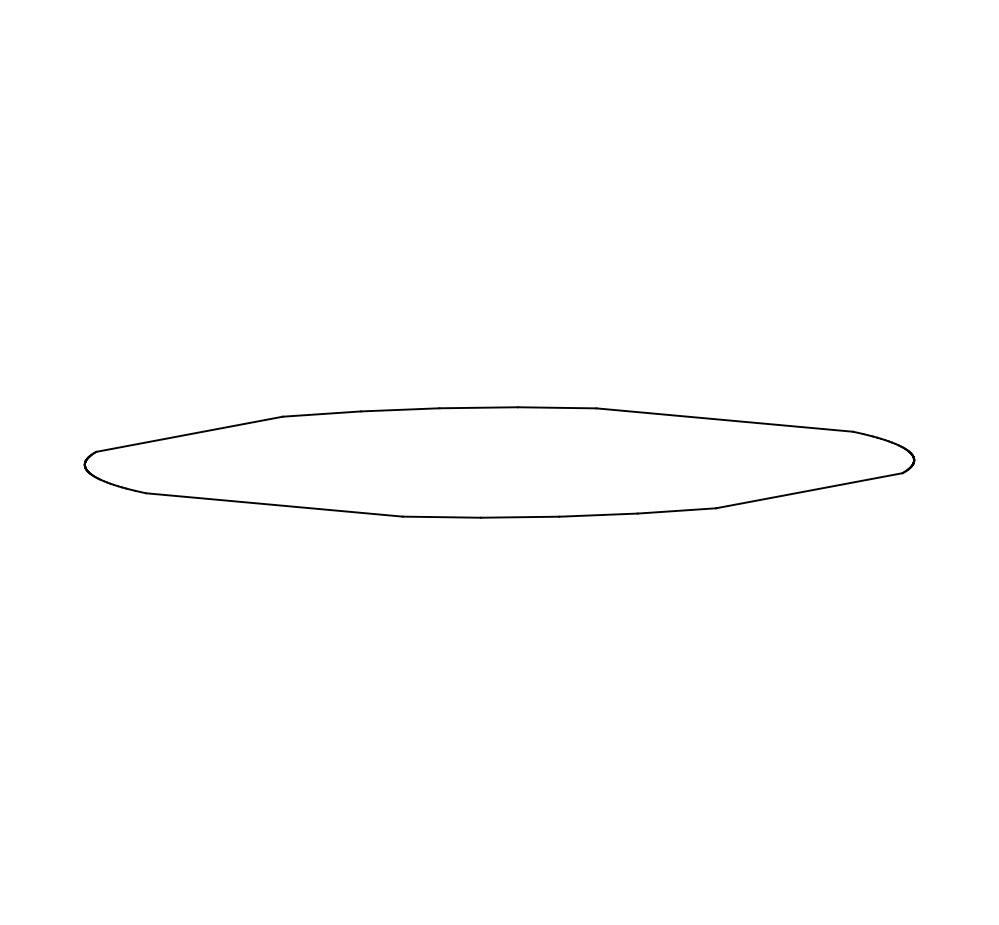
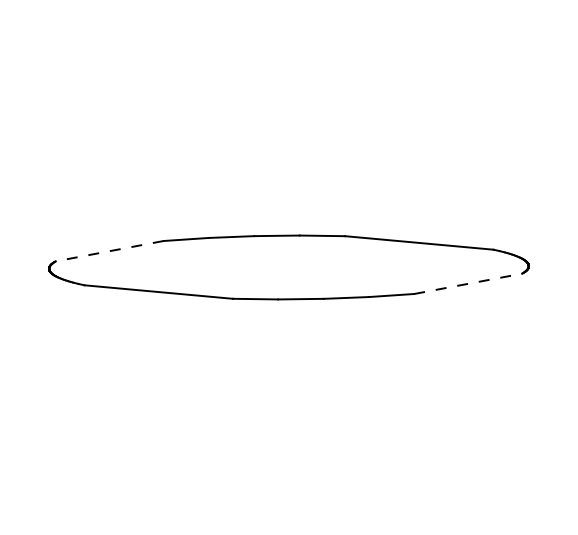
line: (189, 434) -> (109, 251), solid -> dashed
line: (809, 490) -> (468, 283), solid -> dashed

